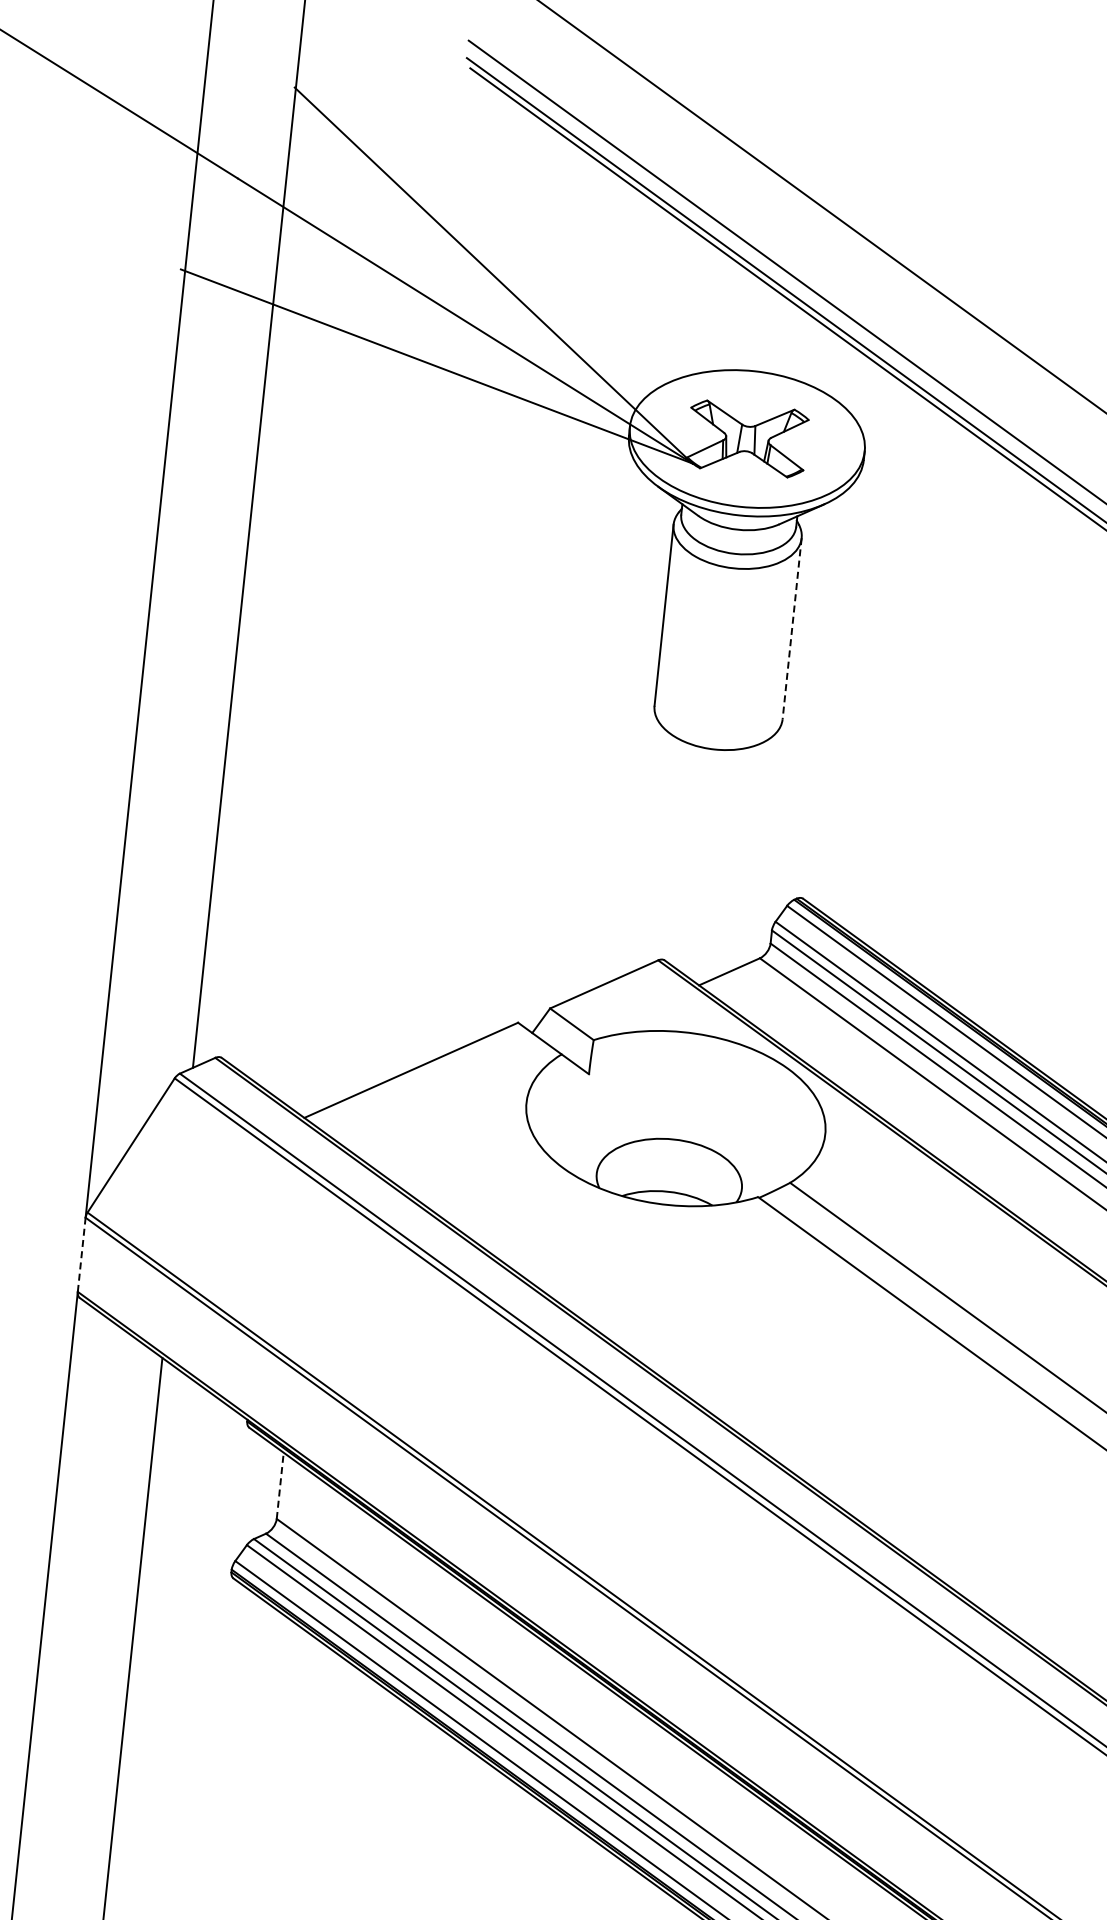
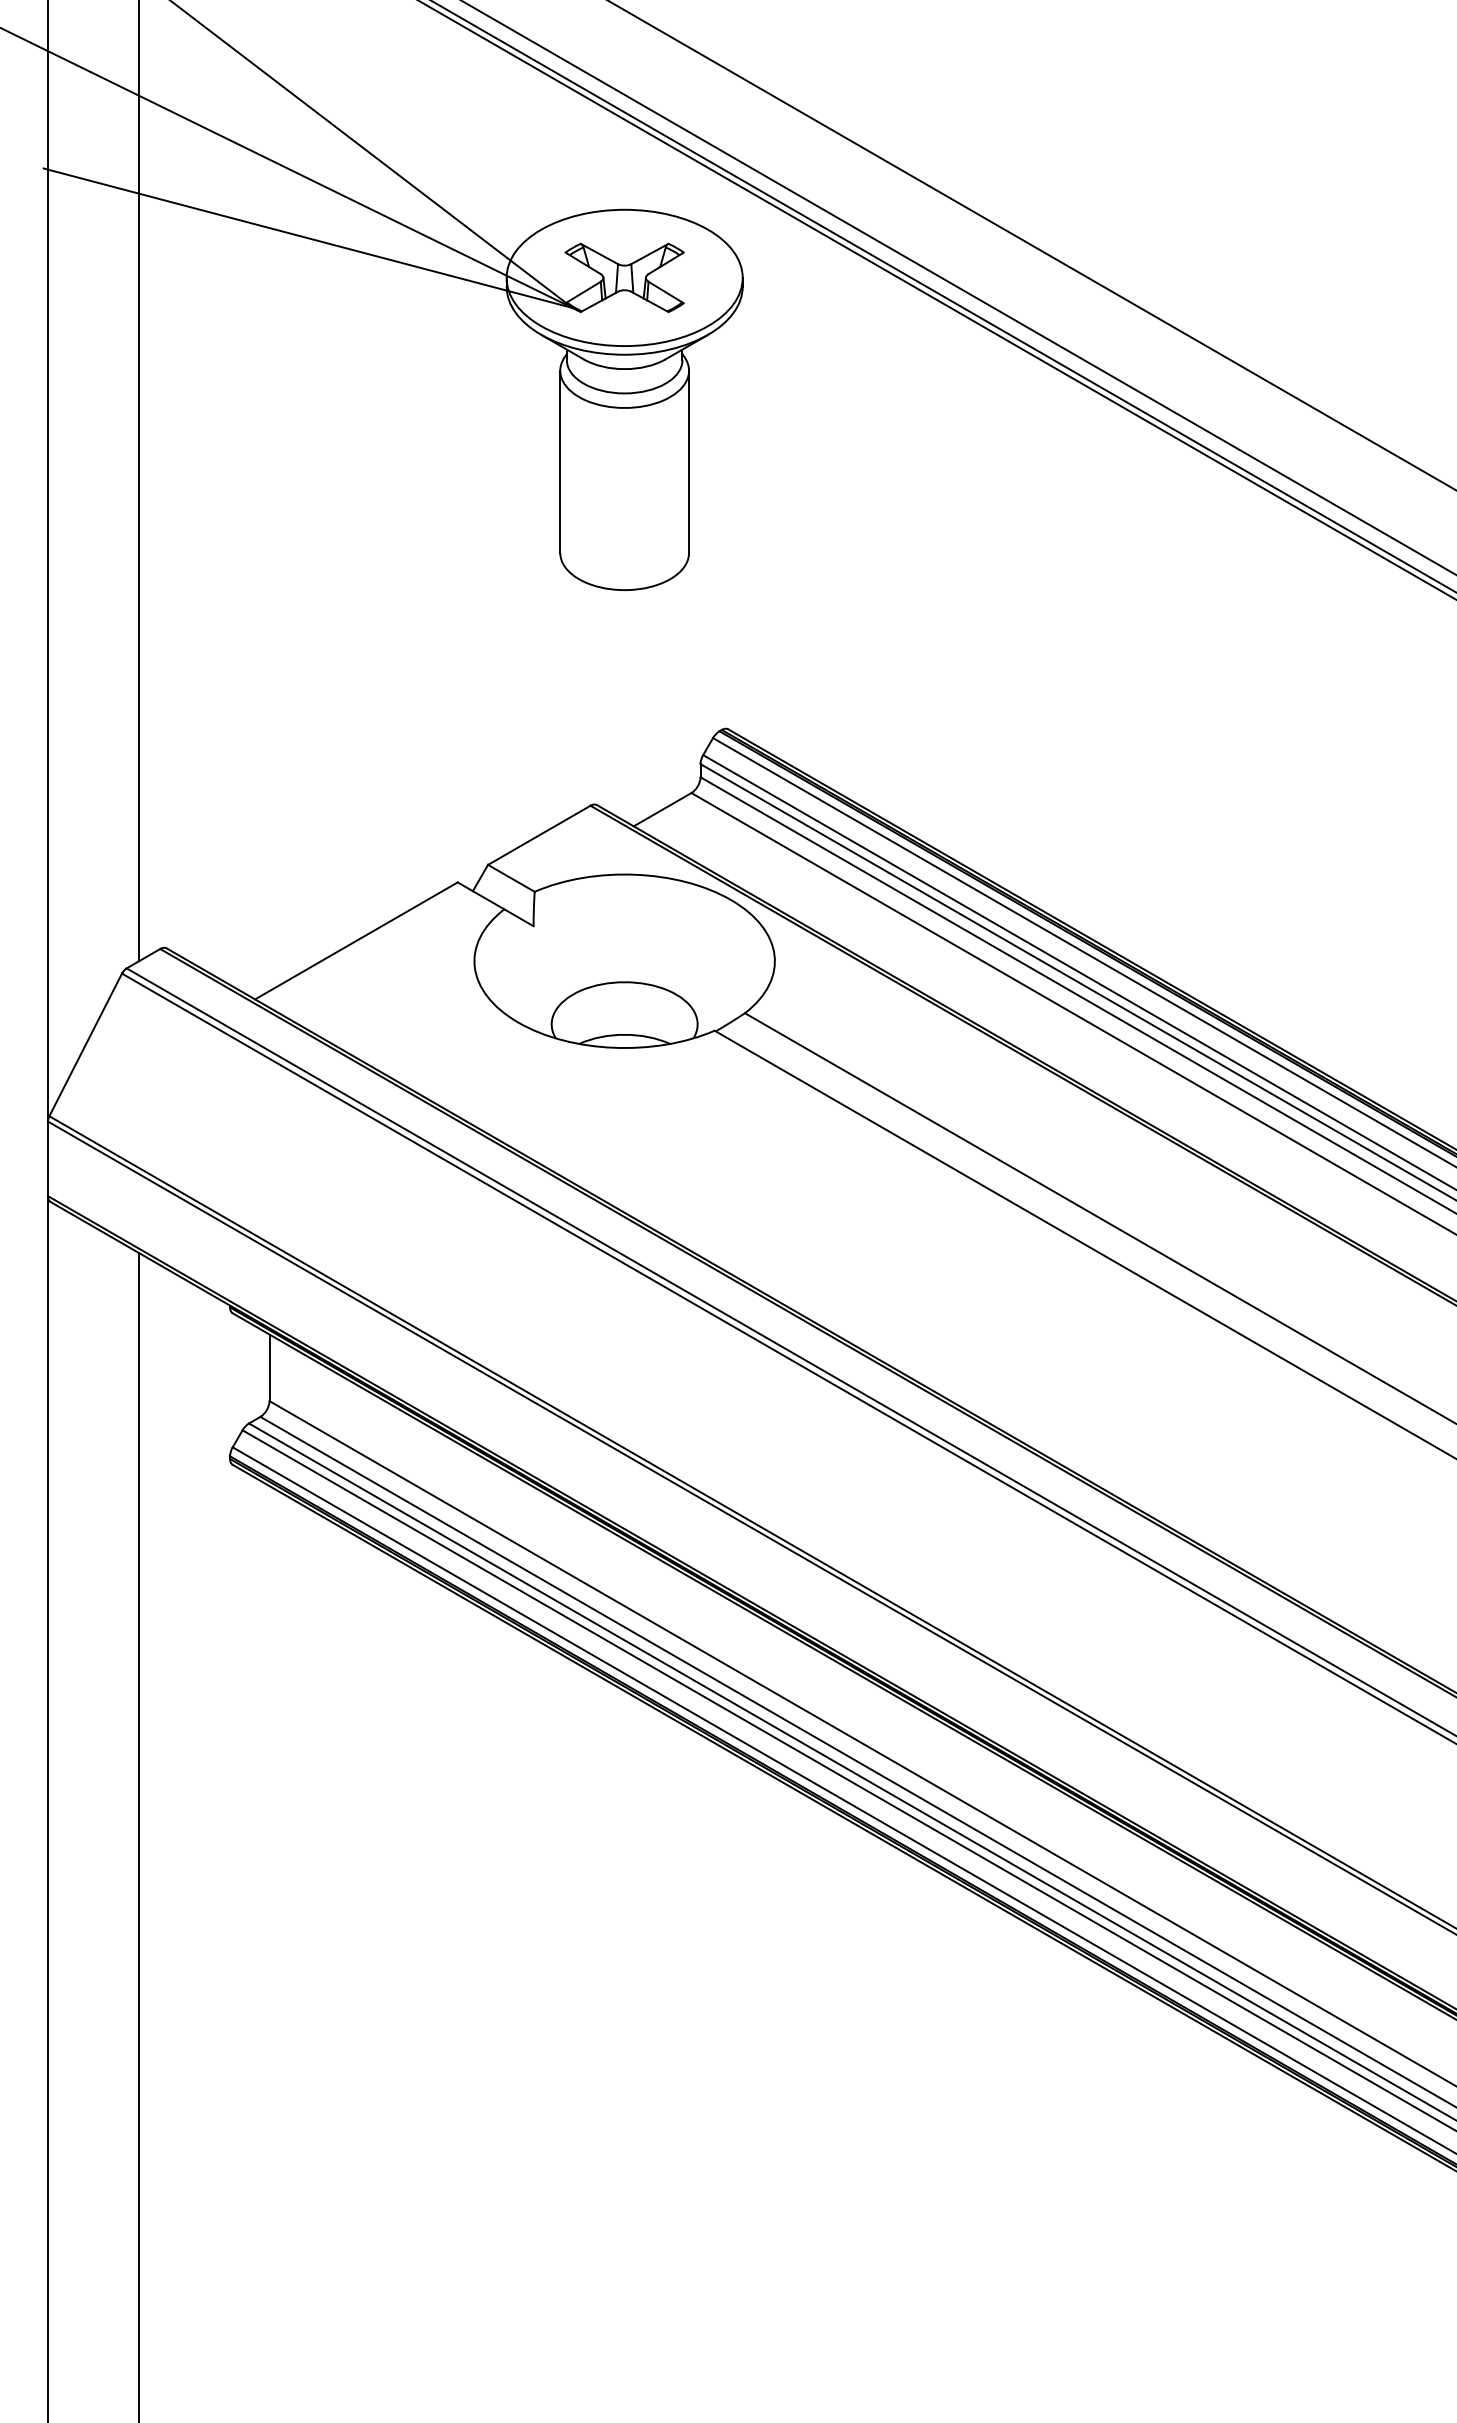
line: (792, 629) -> (689, 462), dashed -> solid
line: (81, 1254) -> (47, 1158), dashed -> solid
line: (280, 1485) -> (269, 1367), dashed -> solid

